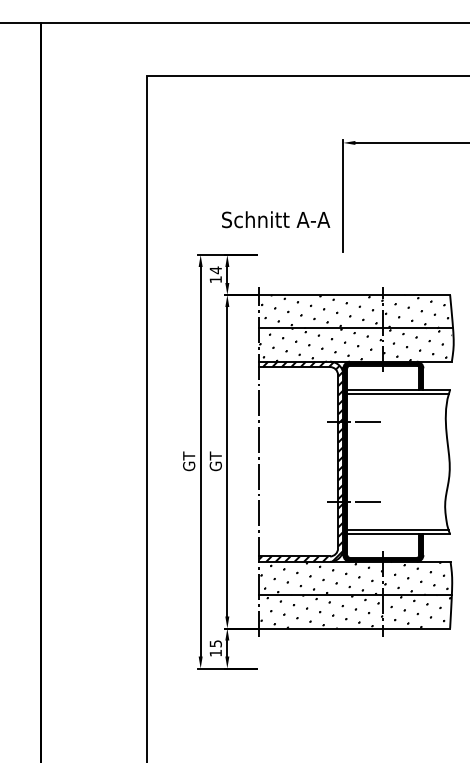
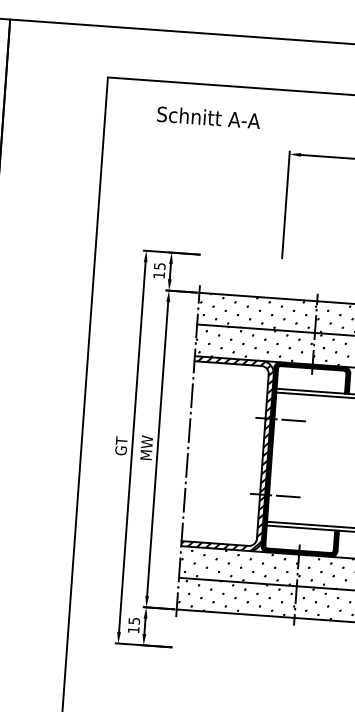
text: (276, 219) -> (209, 117), moved
text: (215, 270) -> (159, 266), 14 -> 15
text: (215, 460) -> (146, 446), GT -> MW

